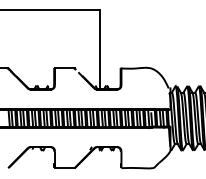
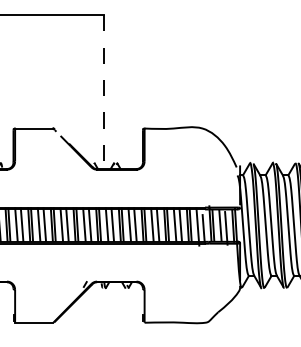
line: (100, 49) -> (103, 91), solid -> dashed

